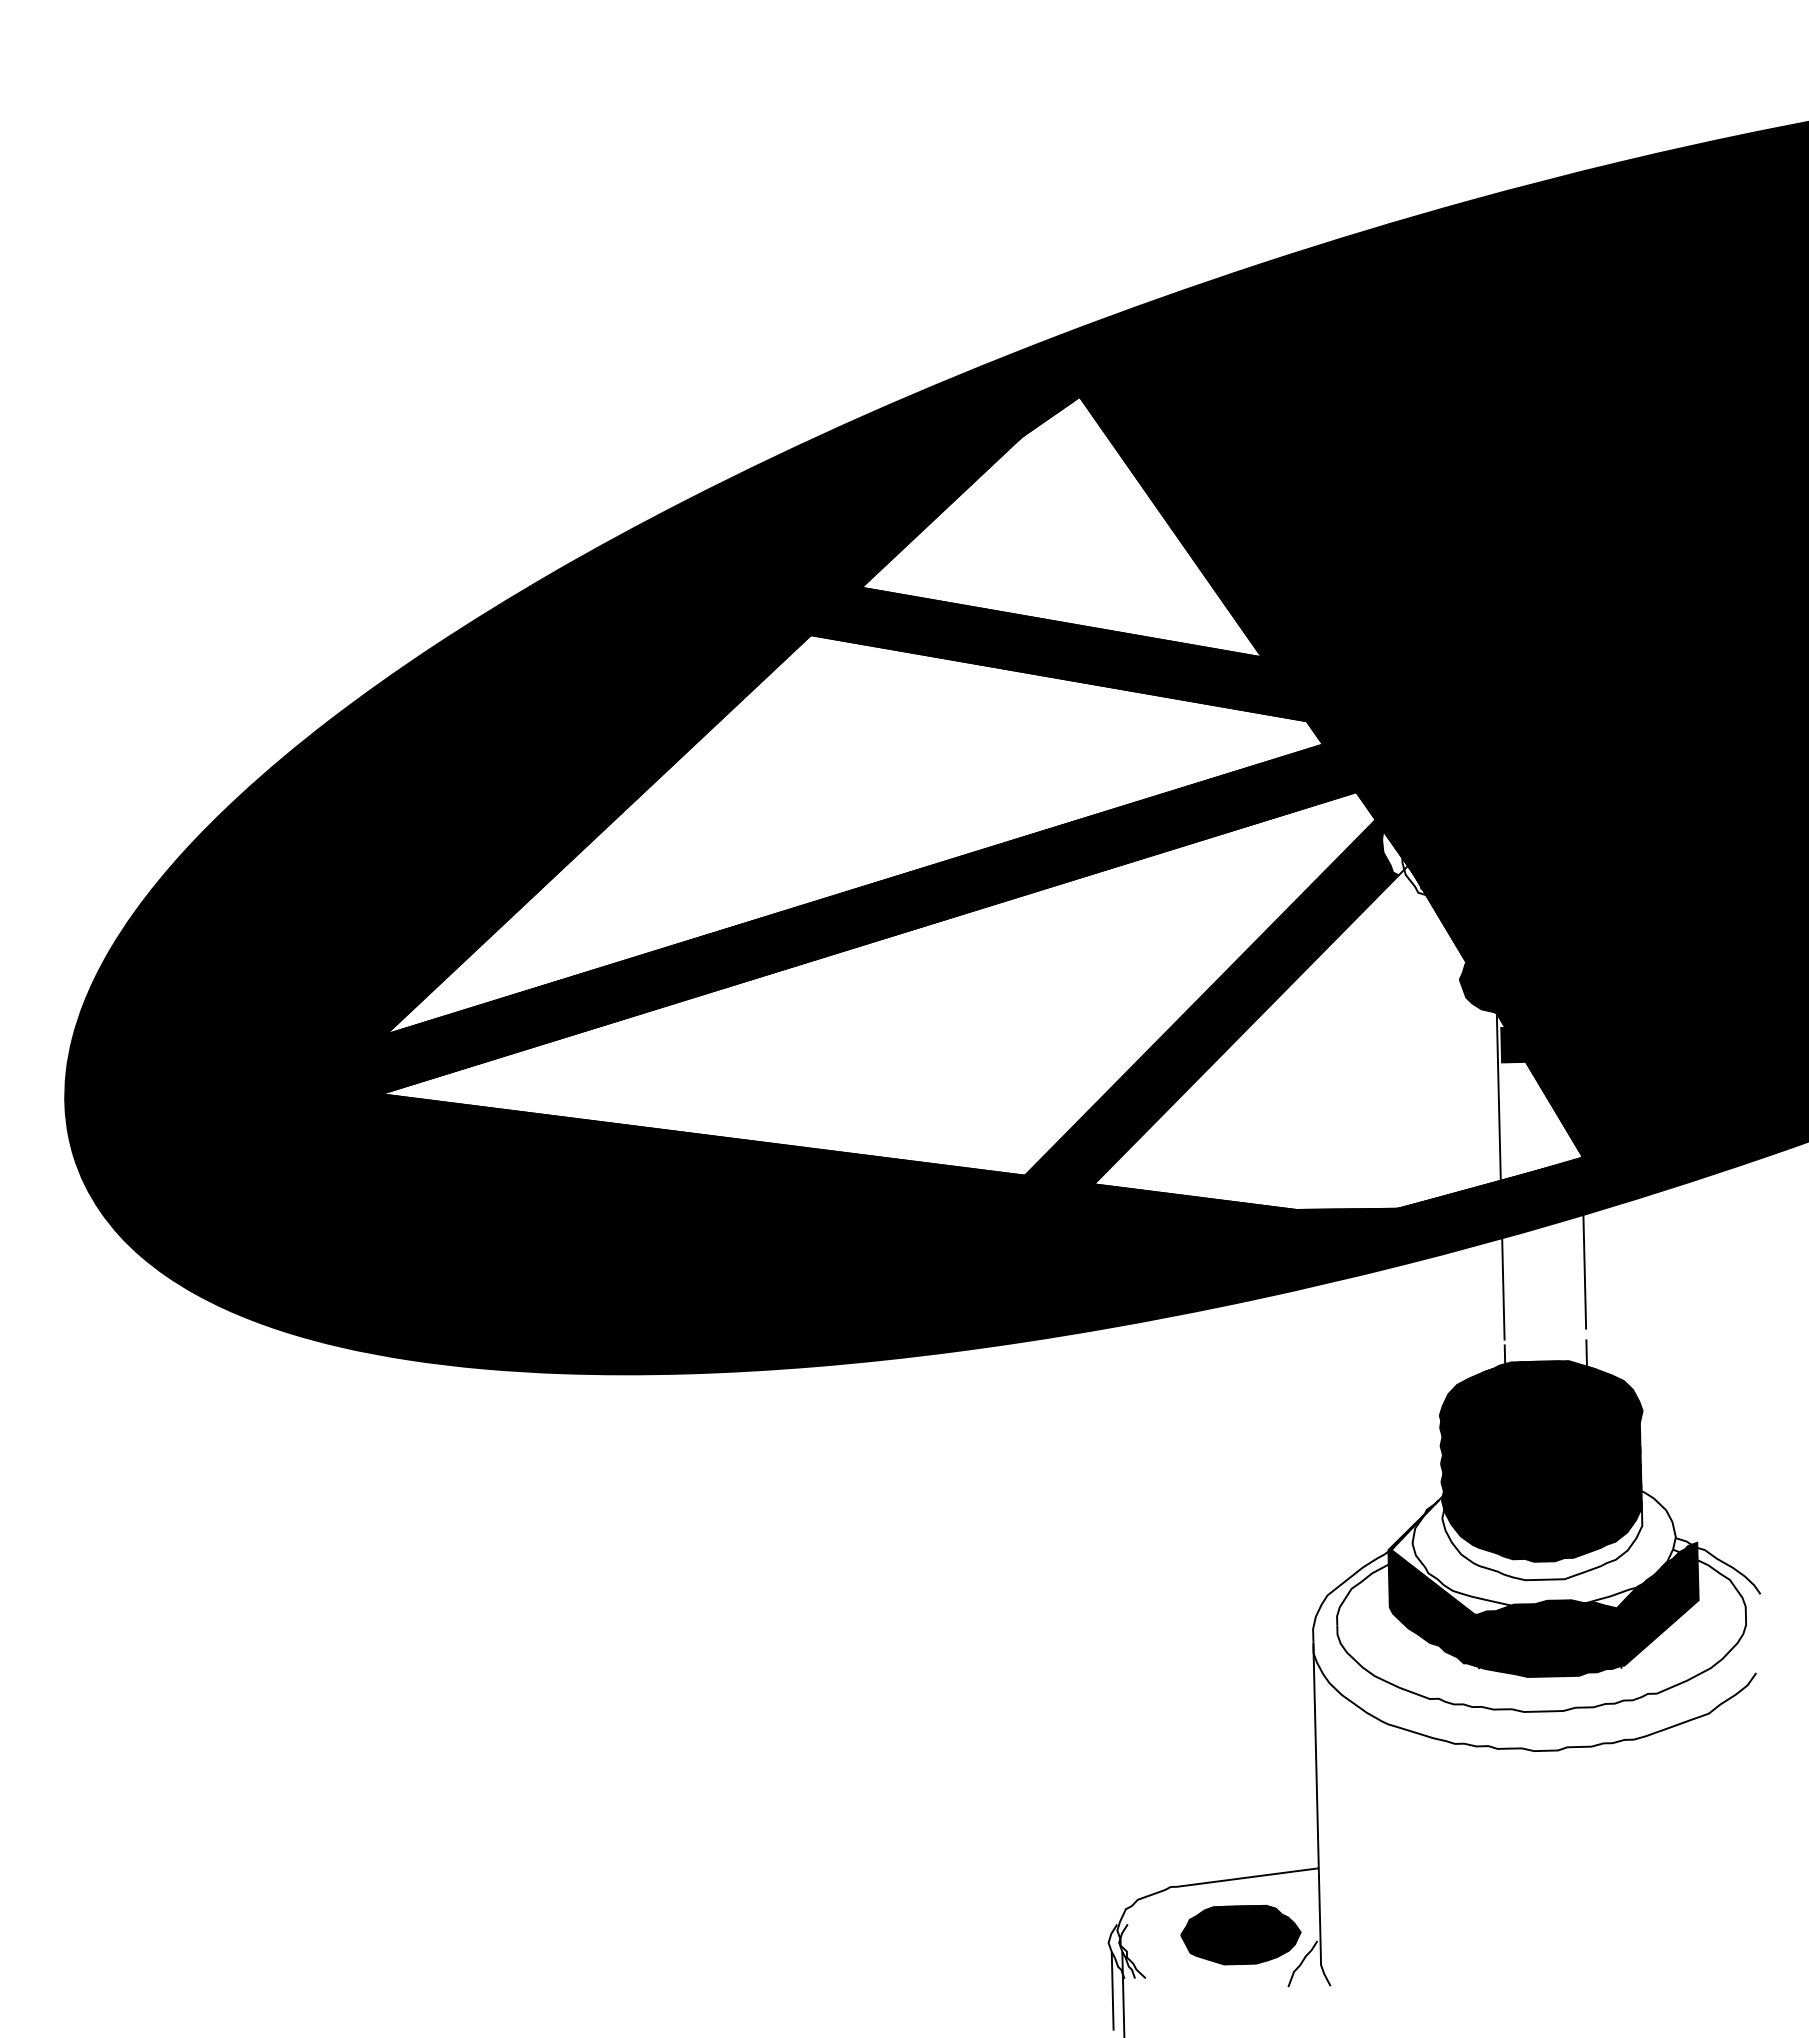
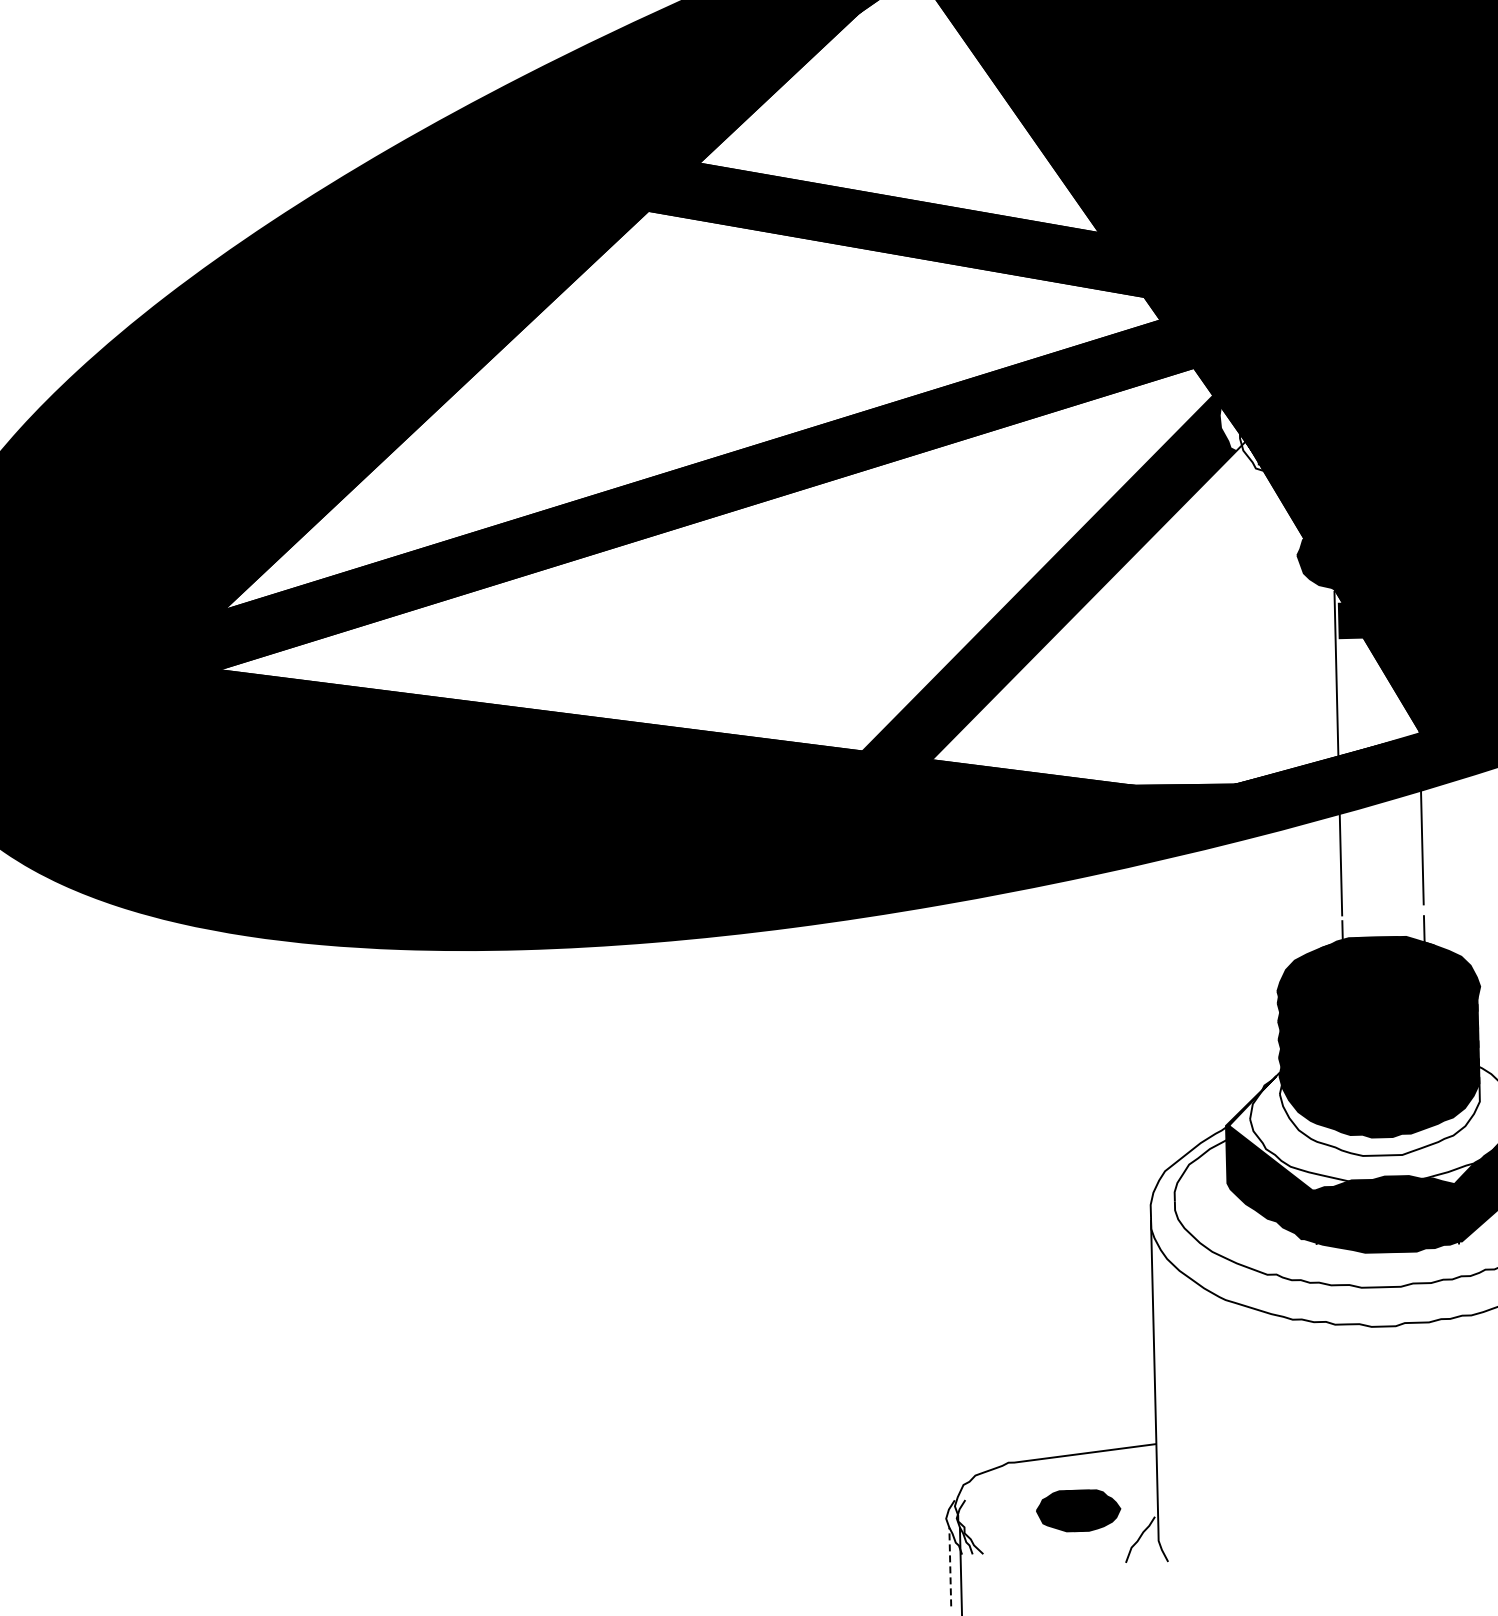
part: (1240, 1934) -> (1078, 1510), size x0.7
line: (1112, 1990) -> (950, 1566), solid -> dashed

